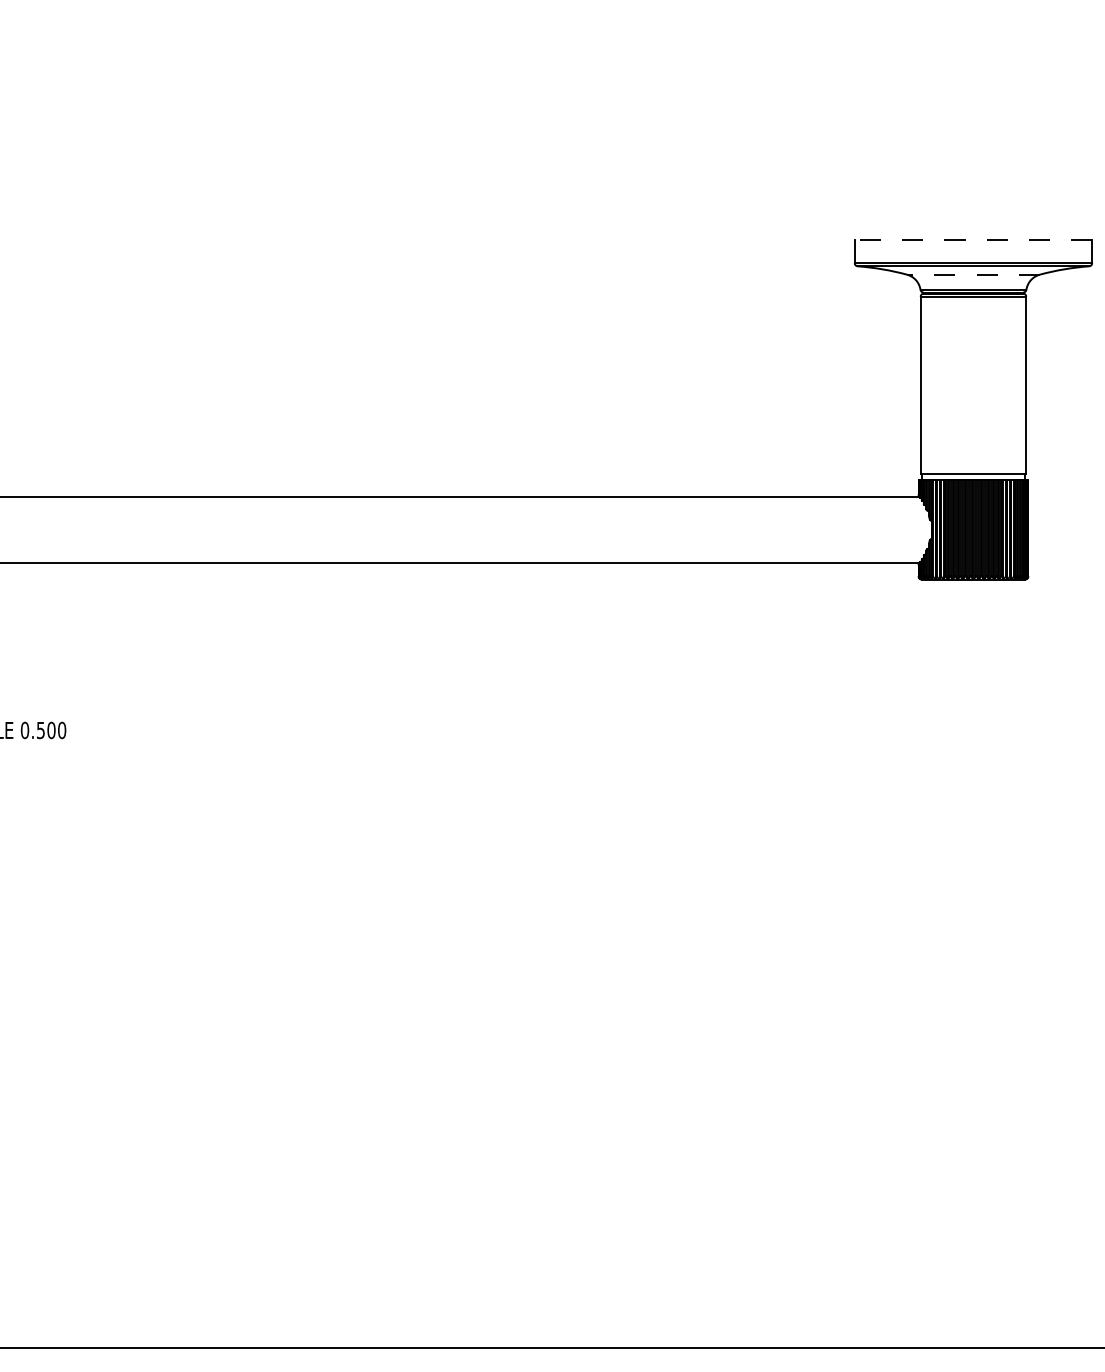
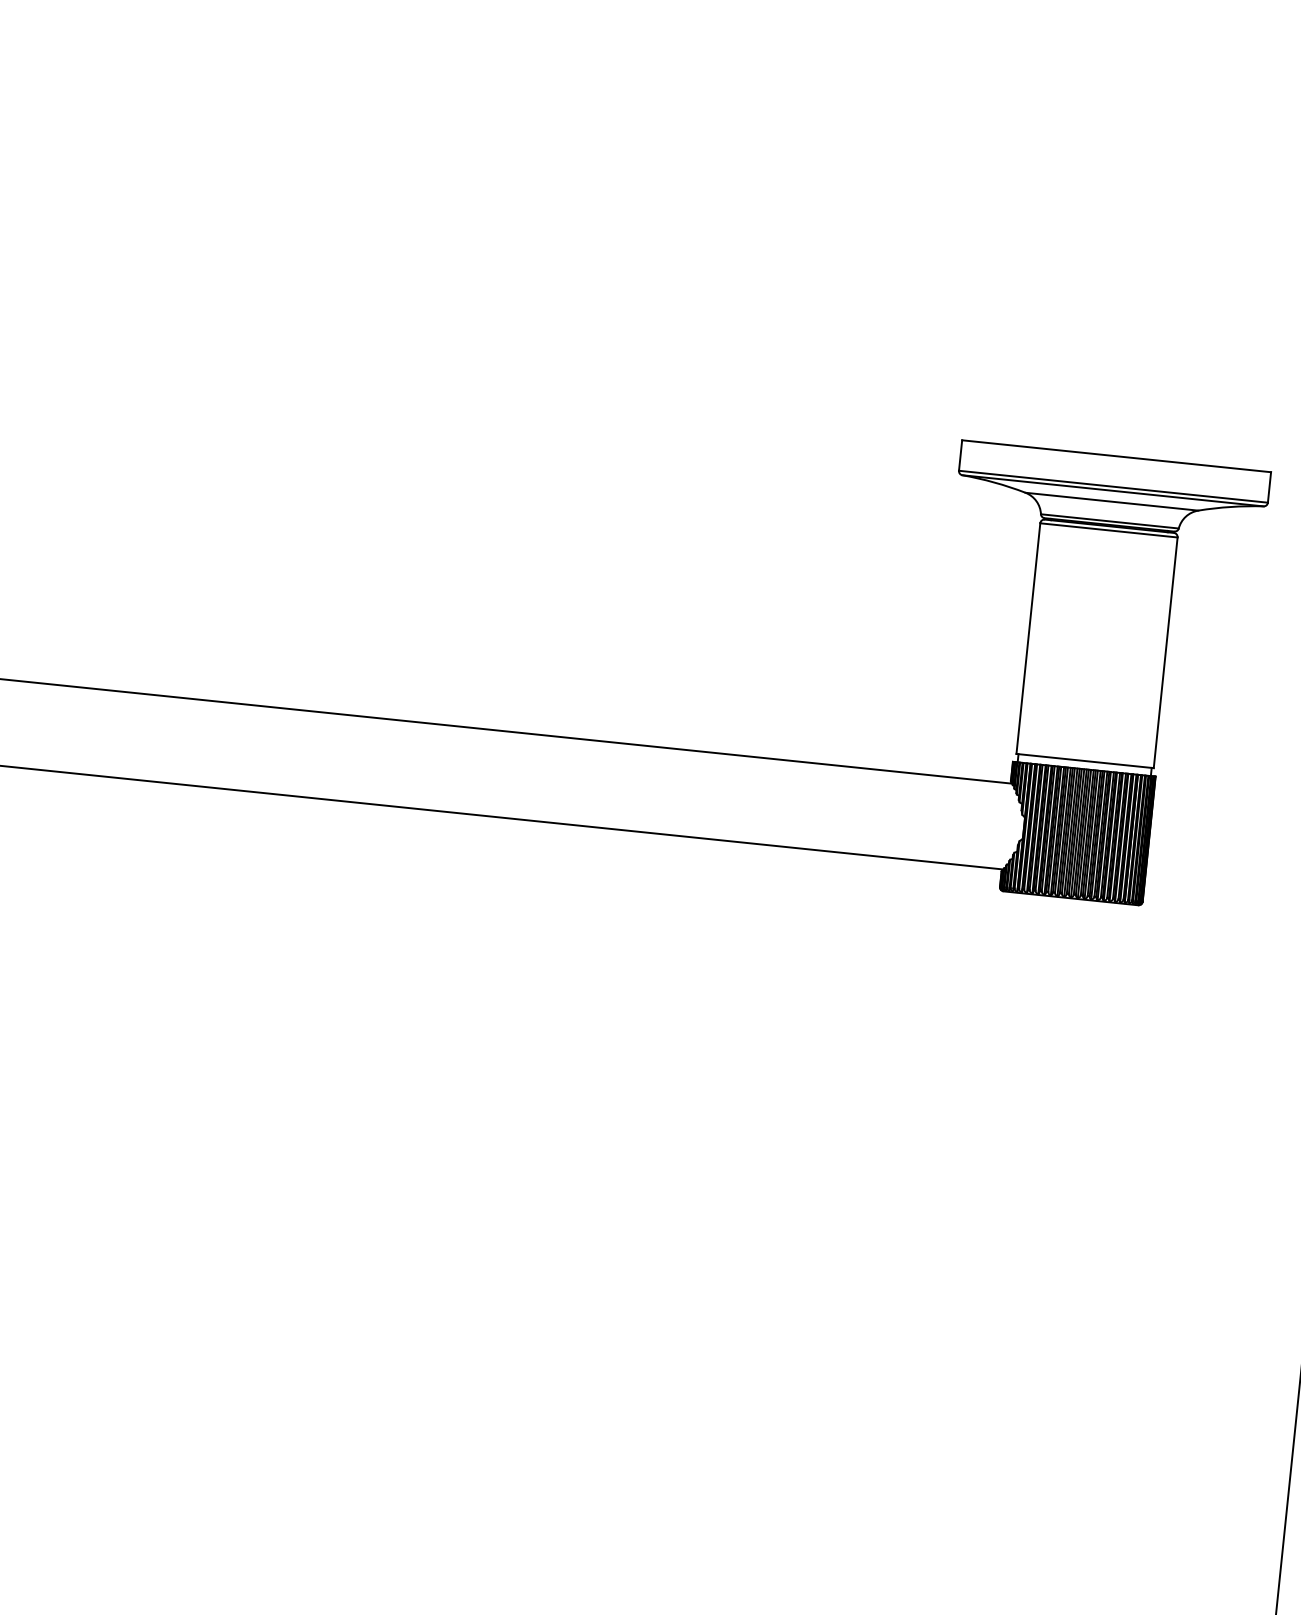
line: (973, 239) -> (1116, 455), dashed -> solid
line: (972, 274) -> (1110, 501), dashed -> solid

